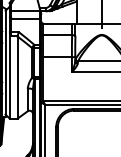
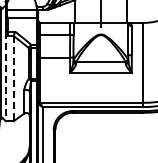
line: (9, 75) -> (5, 76), solid -> dashed
line: (17, 78) -> (13, 79), solid -> dashed

